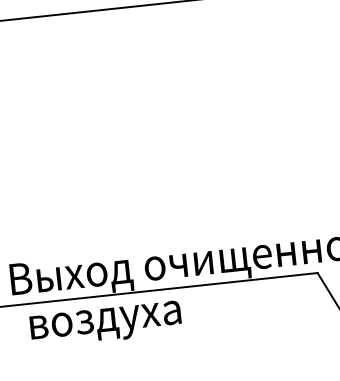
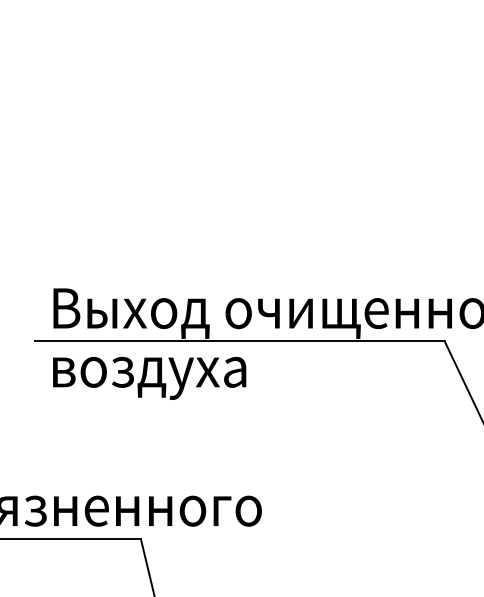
text: (105, 324) -> (149, 377), moved

